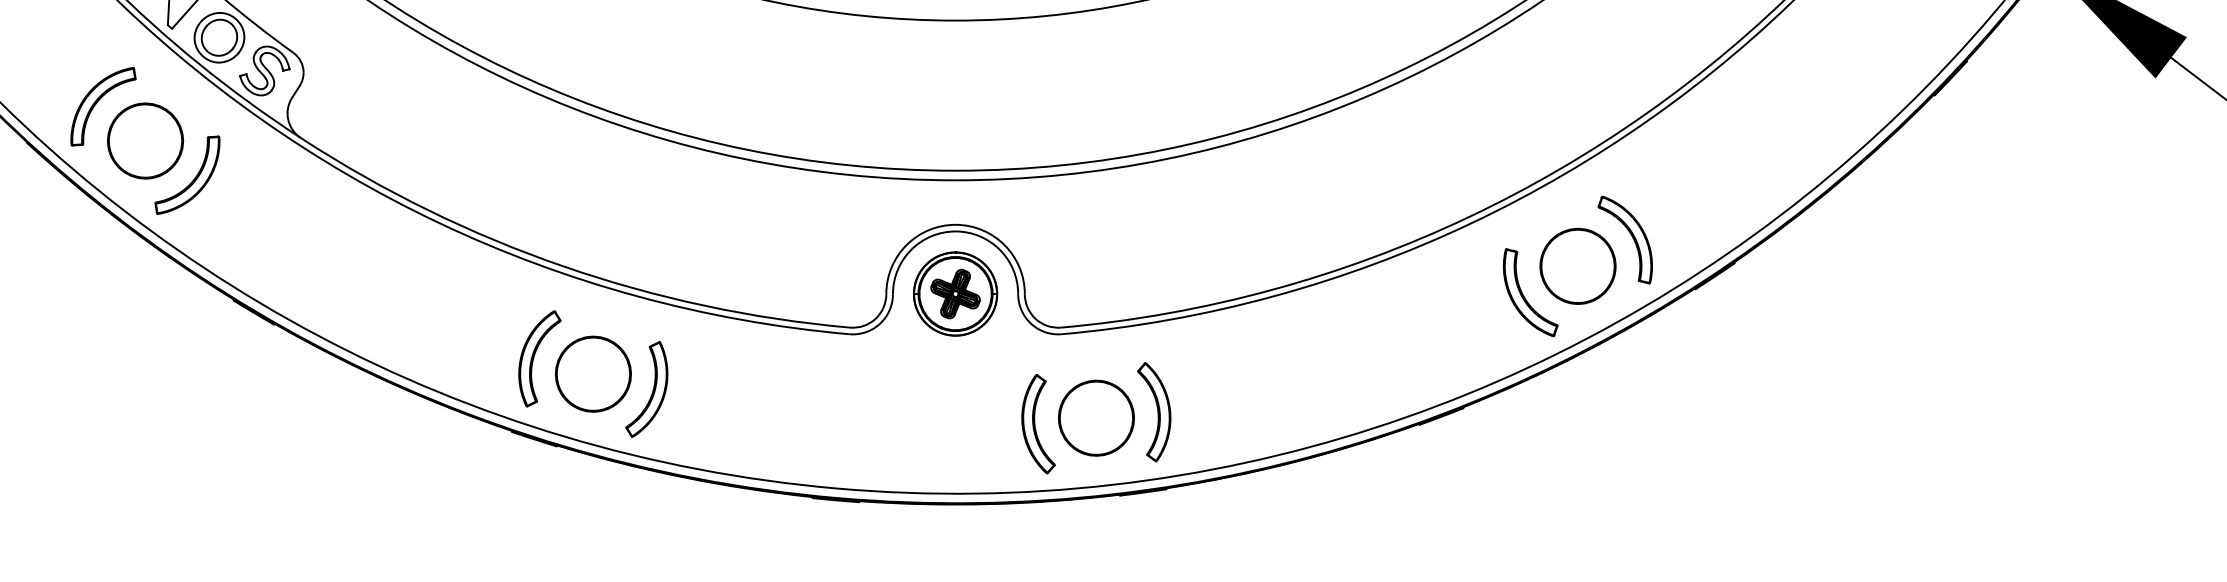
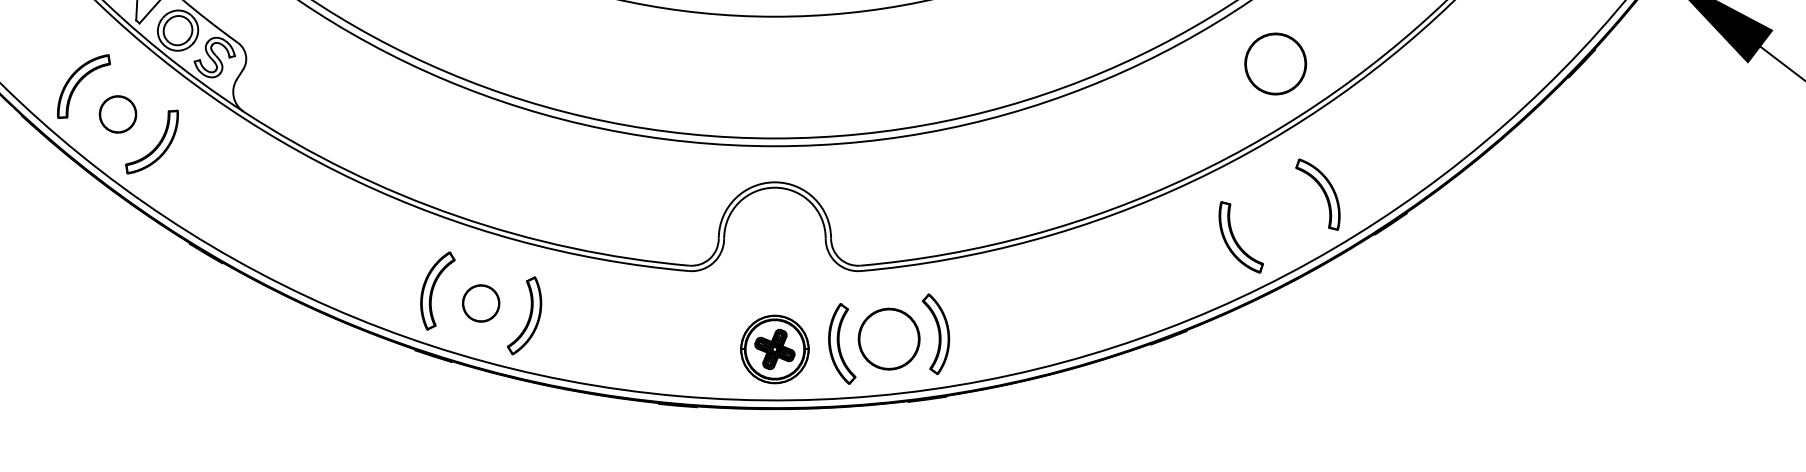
part: (144, 141) -> (117, 114), size x0.6
part: (1577, 265) -> (1275, 63), moved
part: (955, 294) -> (774, 349), moved
part: (592, 374) -> (480, 303), size x0.6

